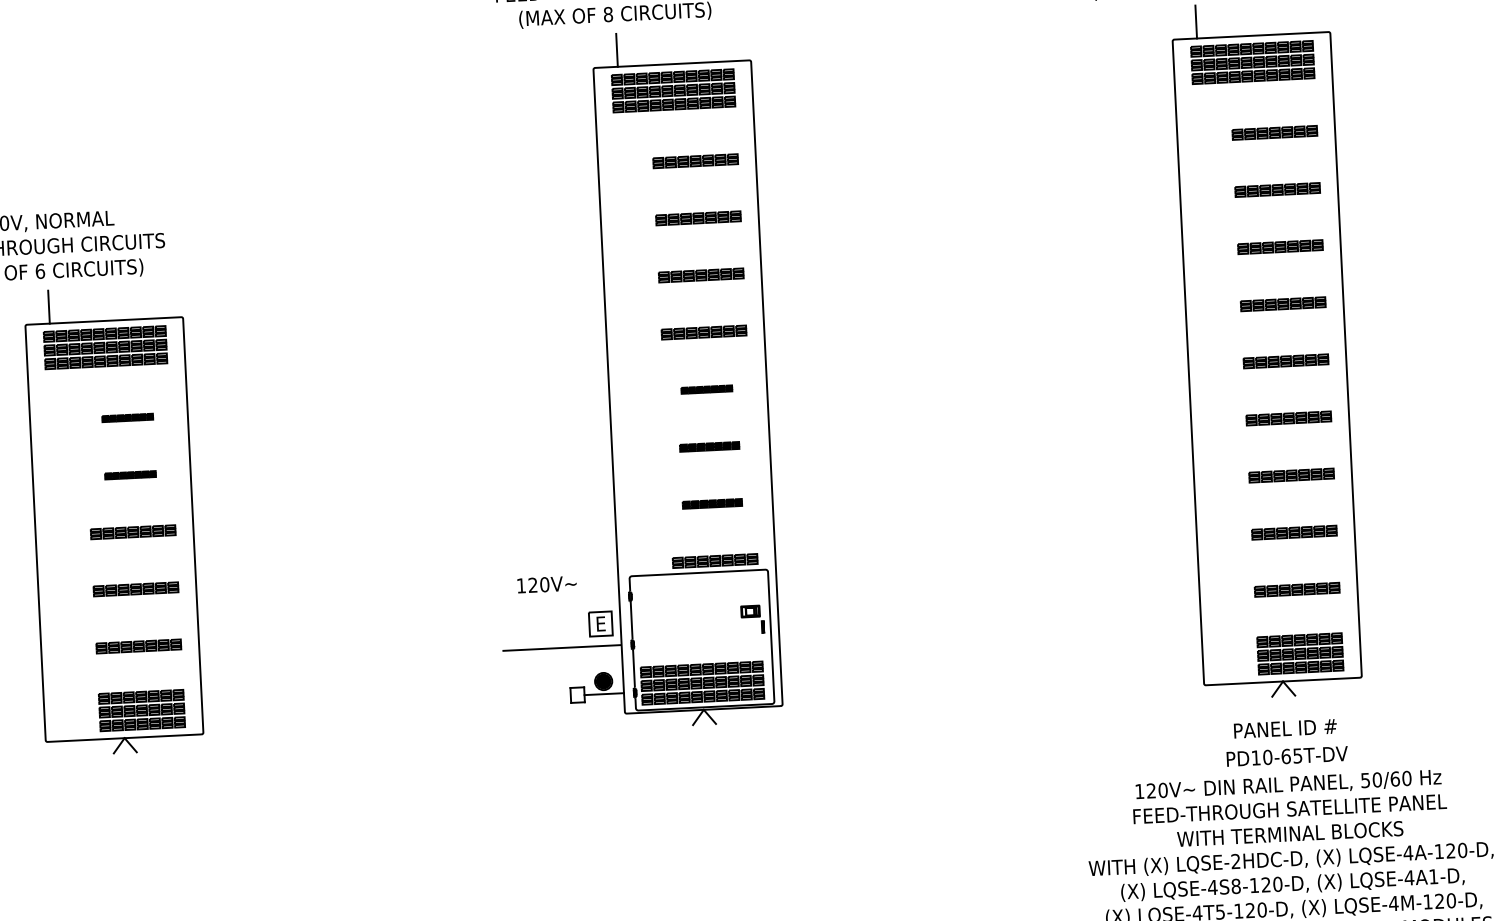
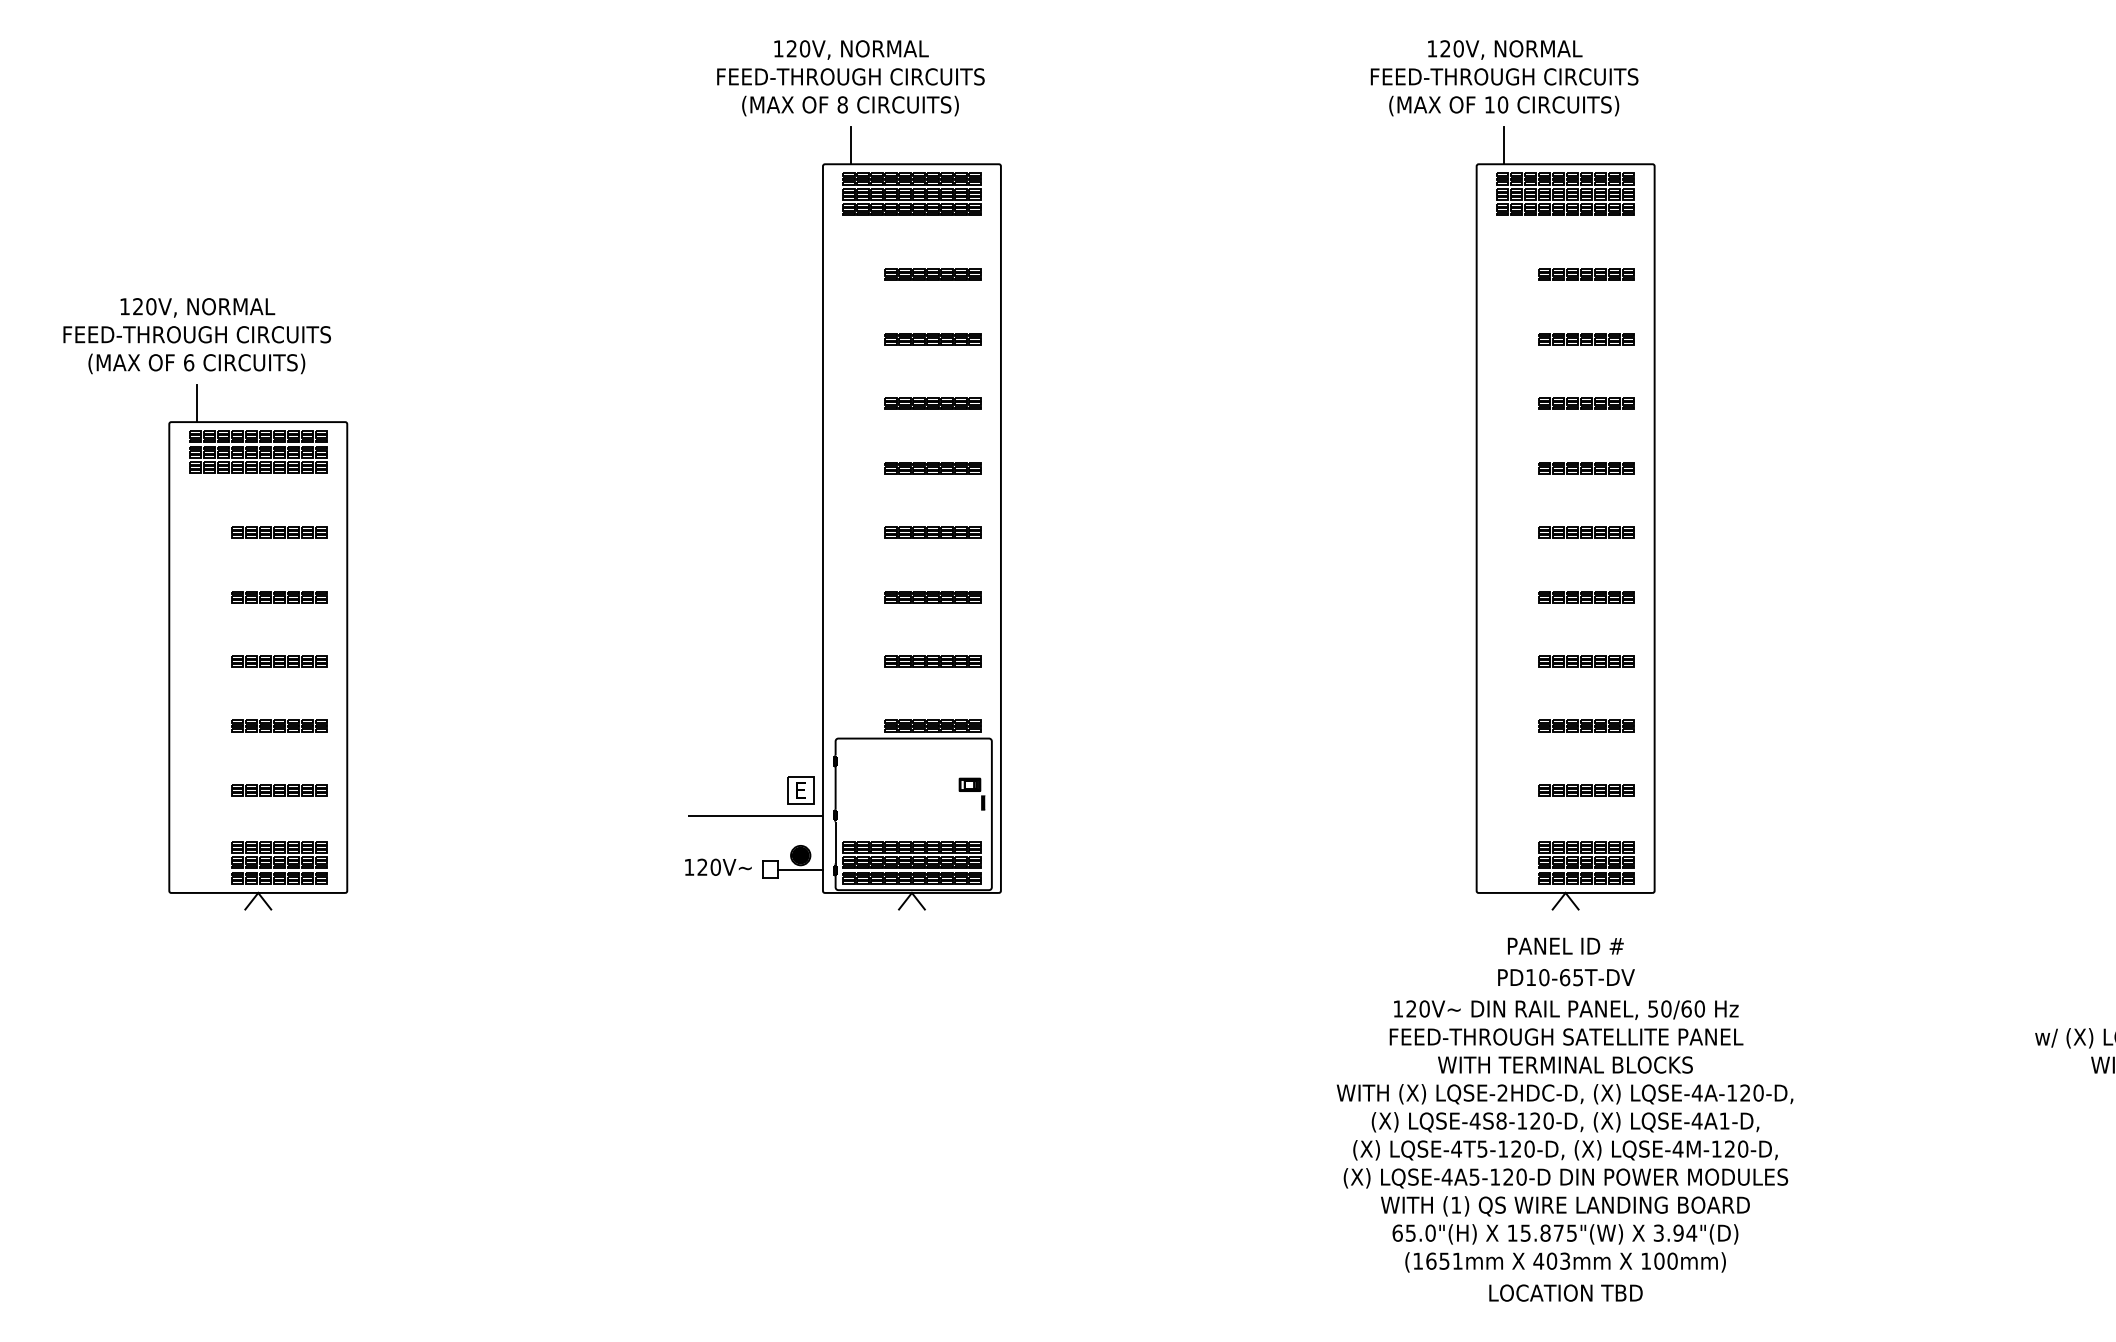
part: (706, 389) -> (932, 532), size x1.67
part: (127, 417) -> (279, 532), size x1.67
part: (709, 447) -> (932, 597), size x1.43
part: (130, 475) -> (279, 597), size x1.67
part: (711, 503) -> (932, 661), size x1.43
text: (547, 583) -> (718, 866), moved

